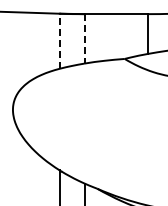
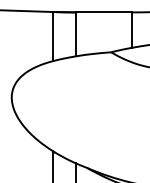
line: (84, 38) -> (75, 34), dashed -> solid
line: (59, 41) -> (53, 36), dashed -> solid

